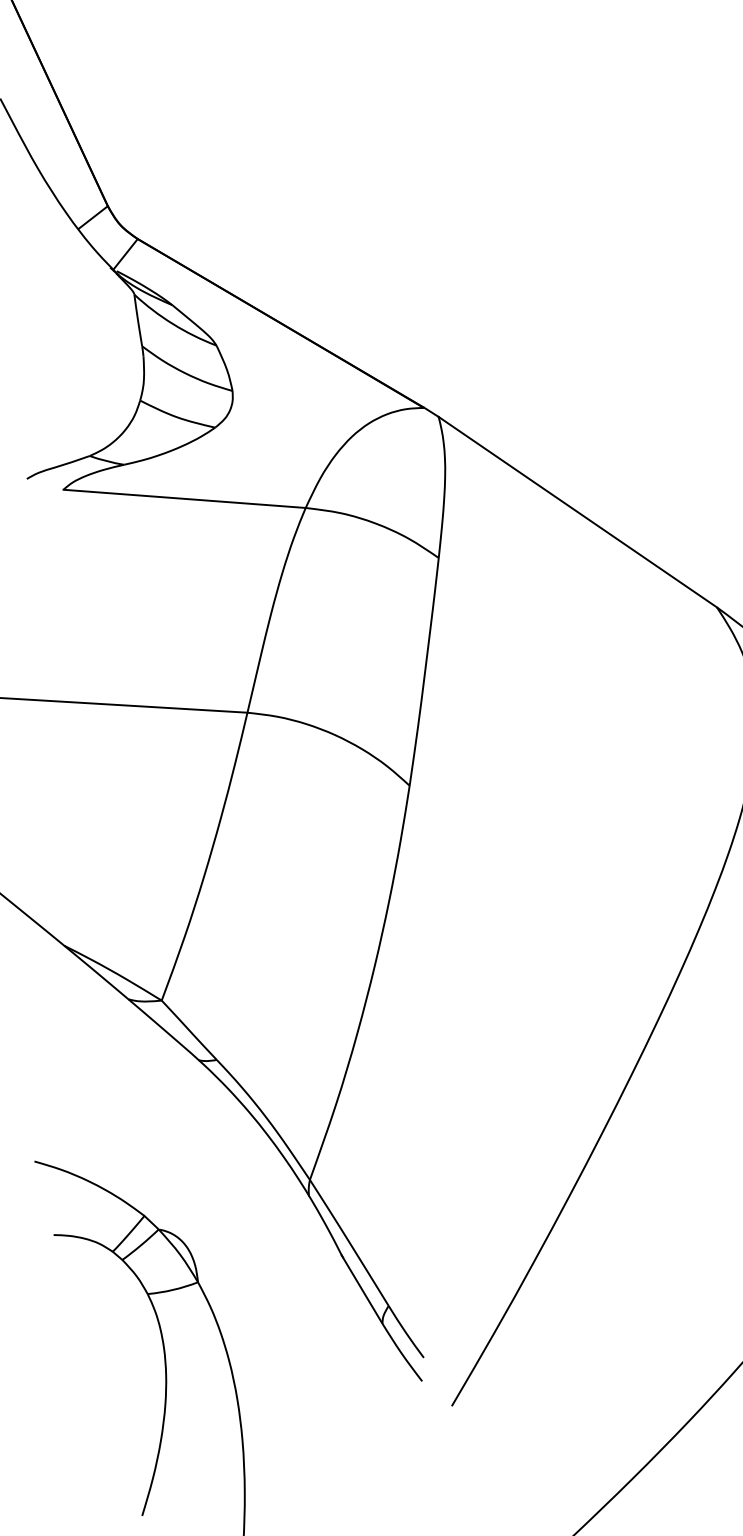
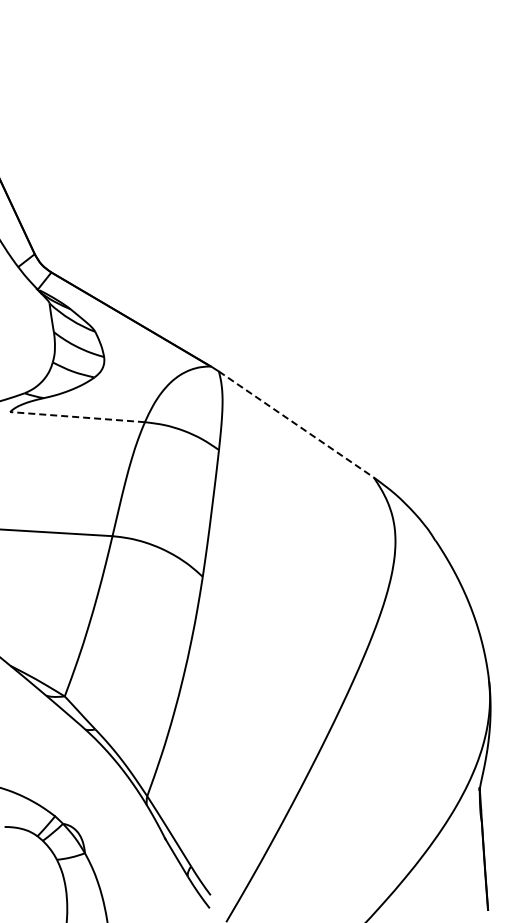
line: (184, 499) -> (77, 417), solid -> dashed
line: (577, 512) -> (296, 424), solid -> dashed

